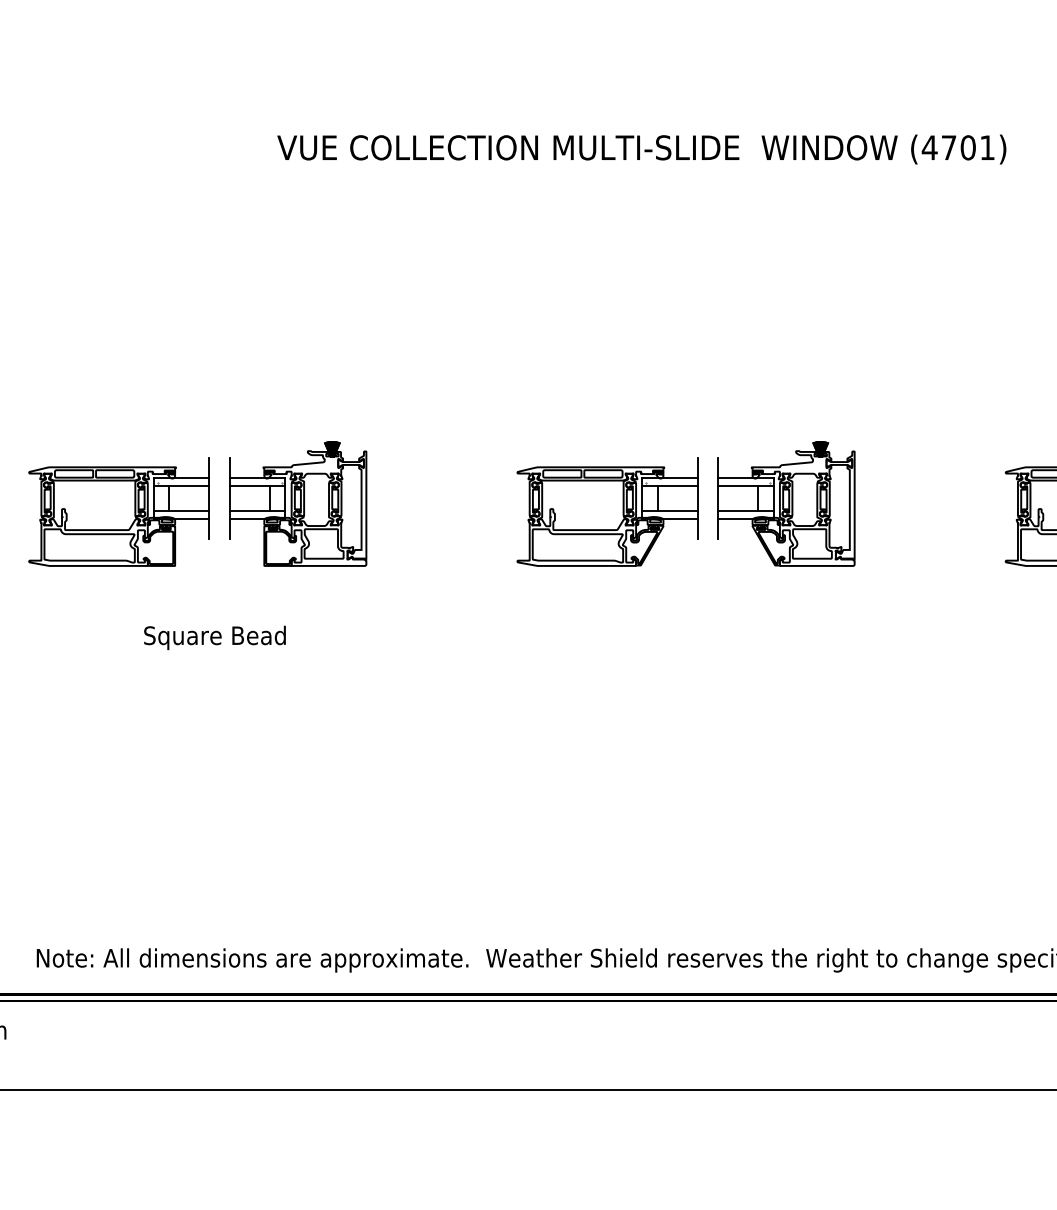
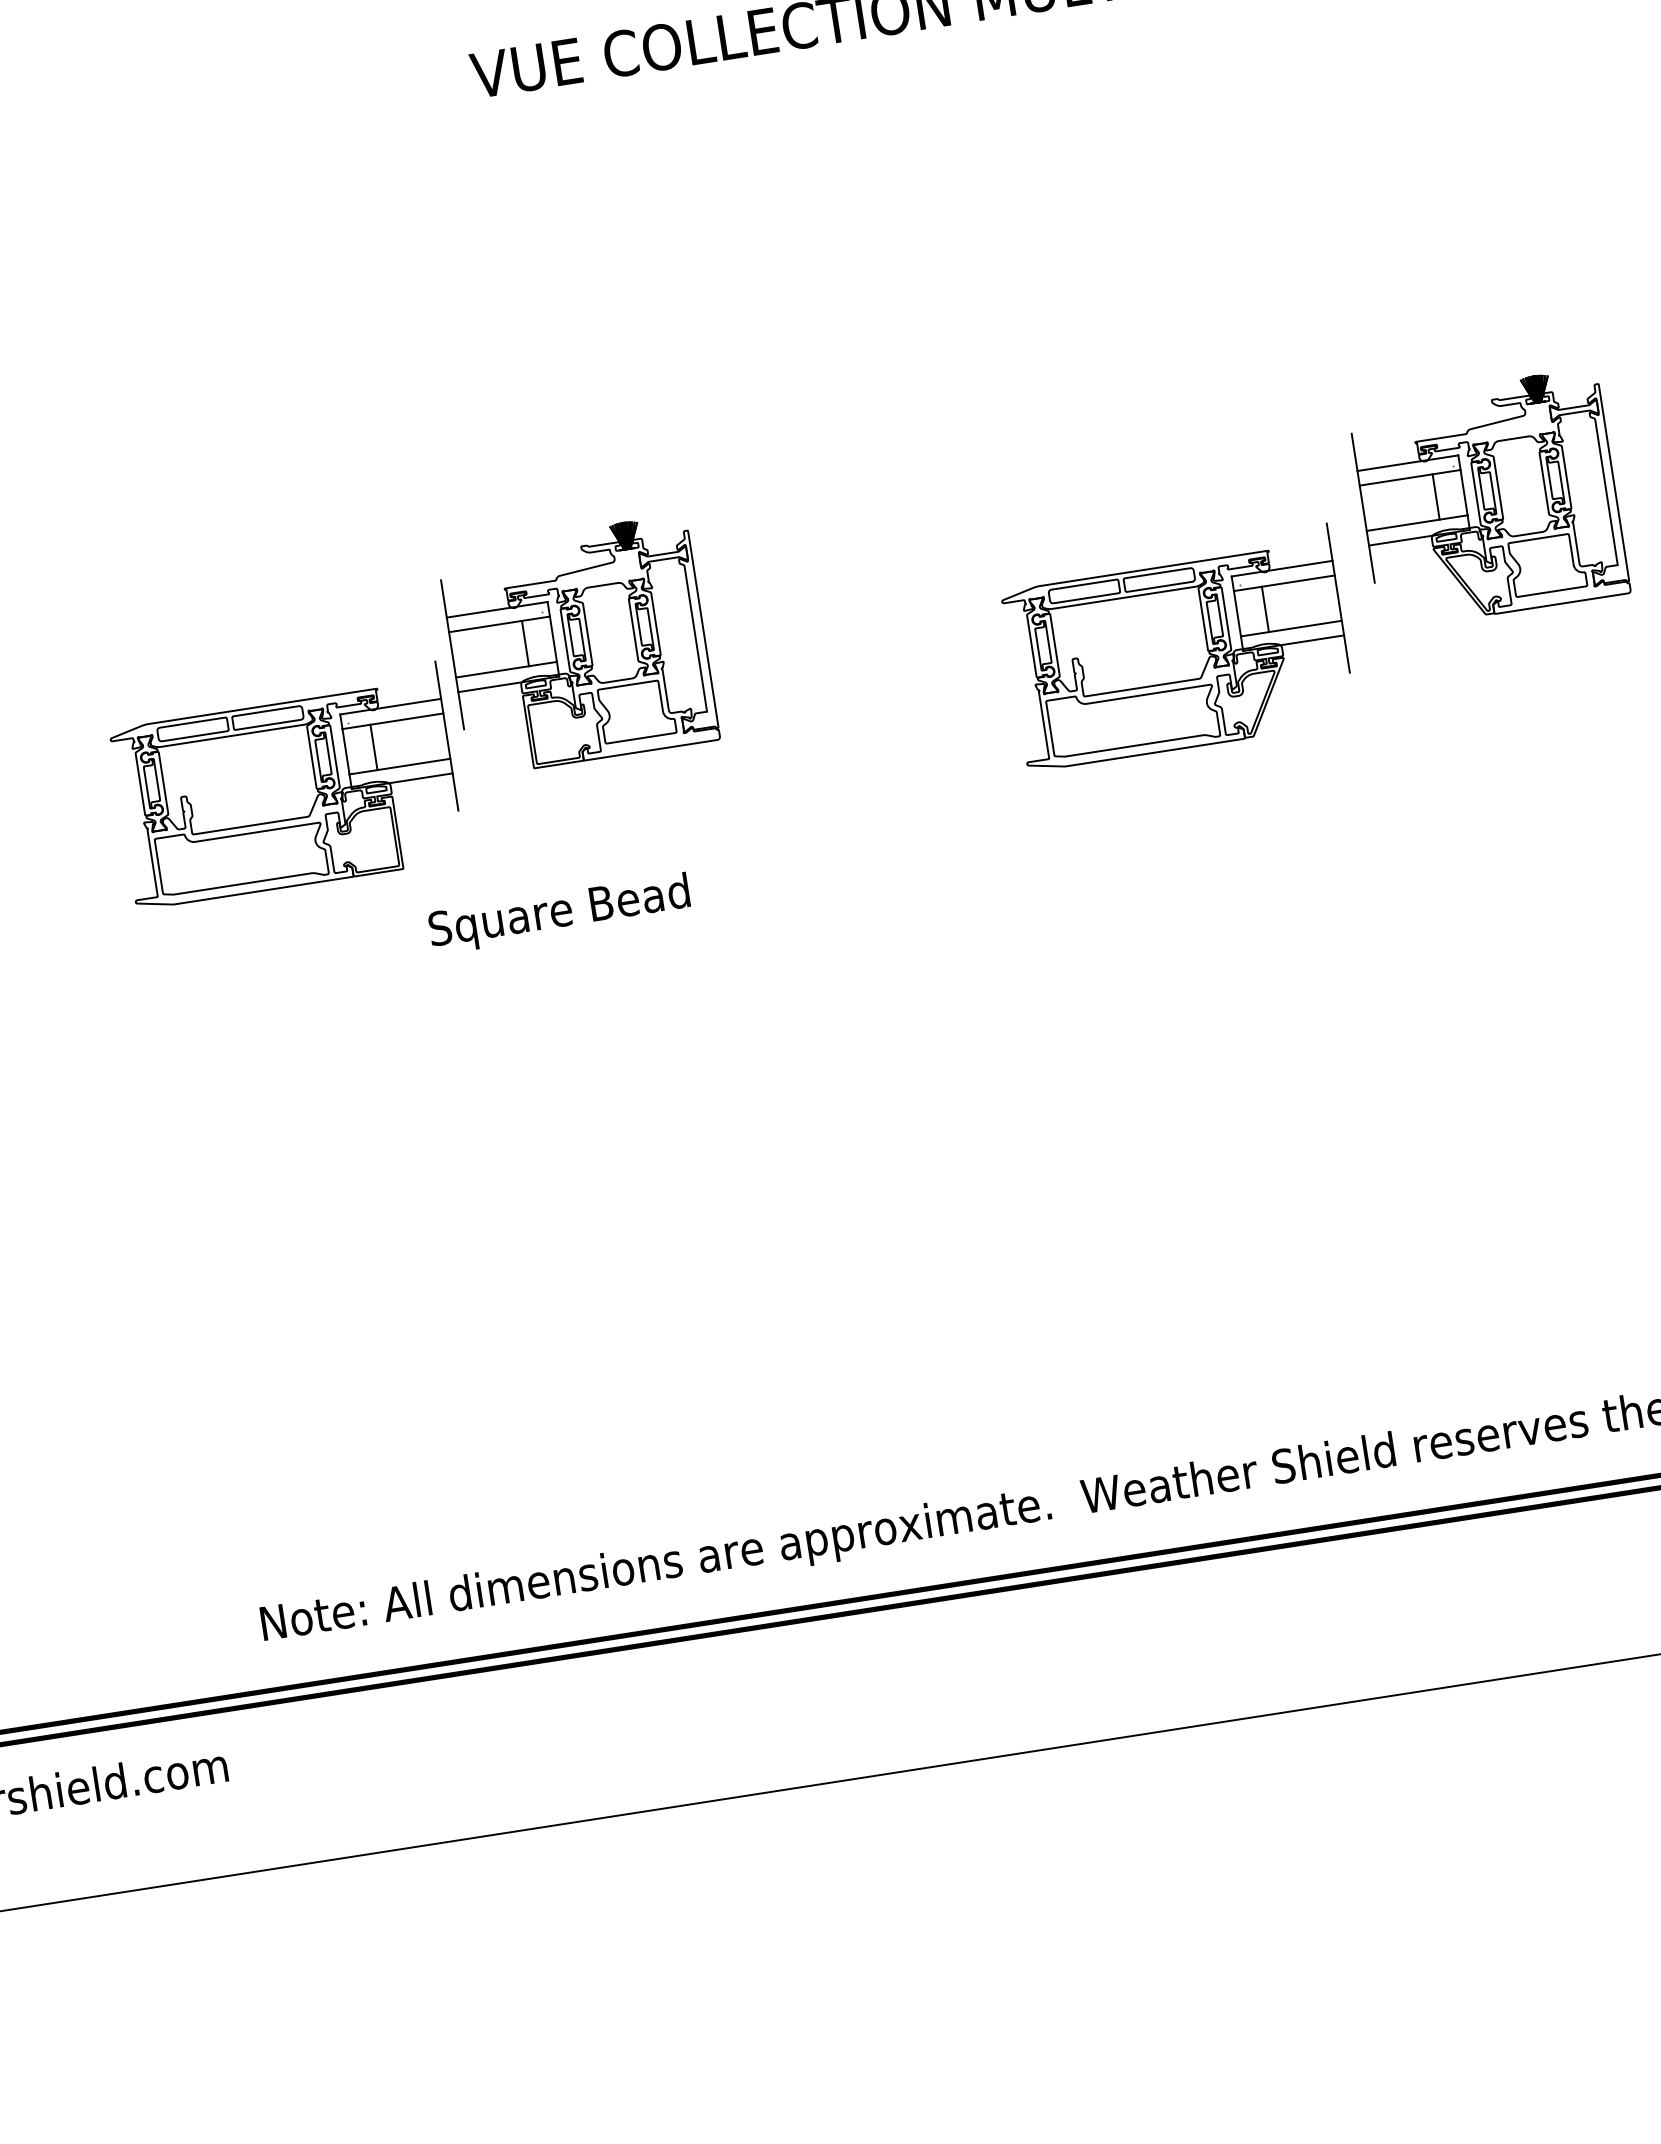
part: (298, 503) -> (578, 644), moved
part: (786, 503) -> (1488, 498), moved
text: (214, 637) -> (558, 913), moved

